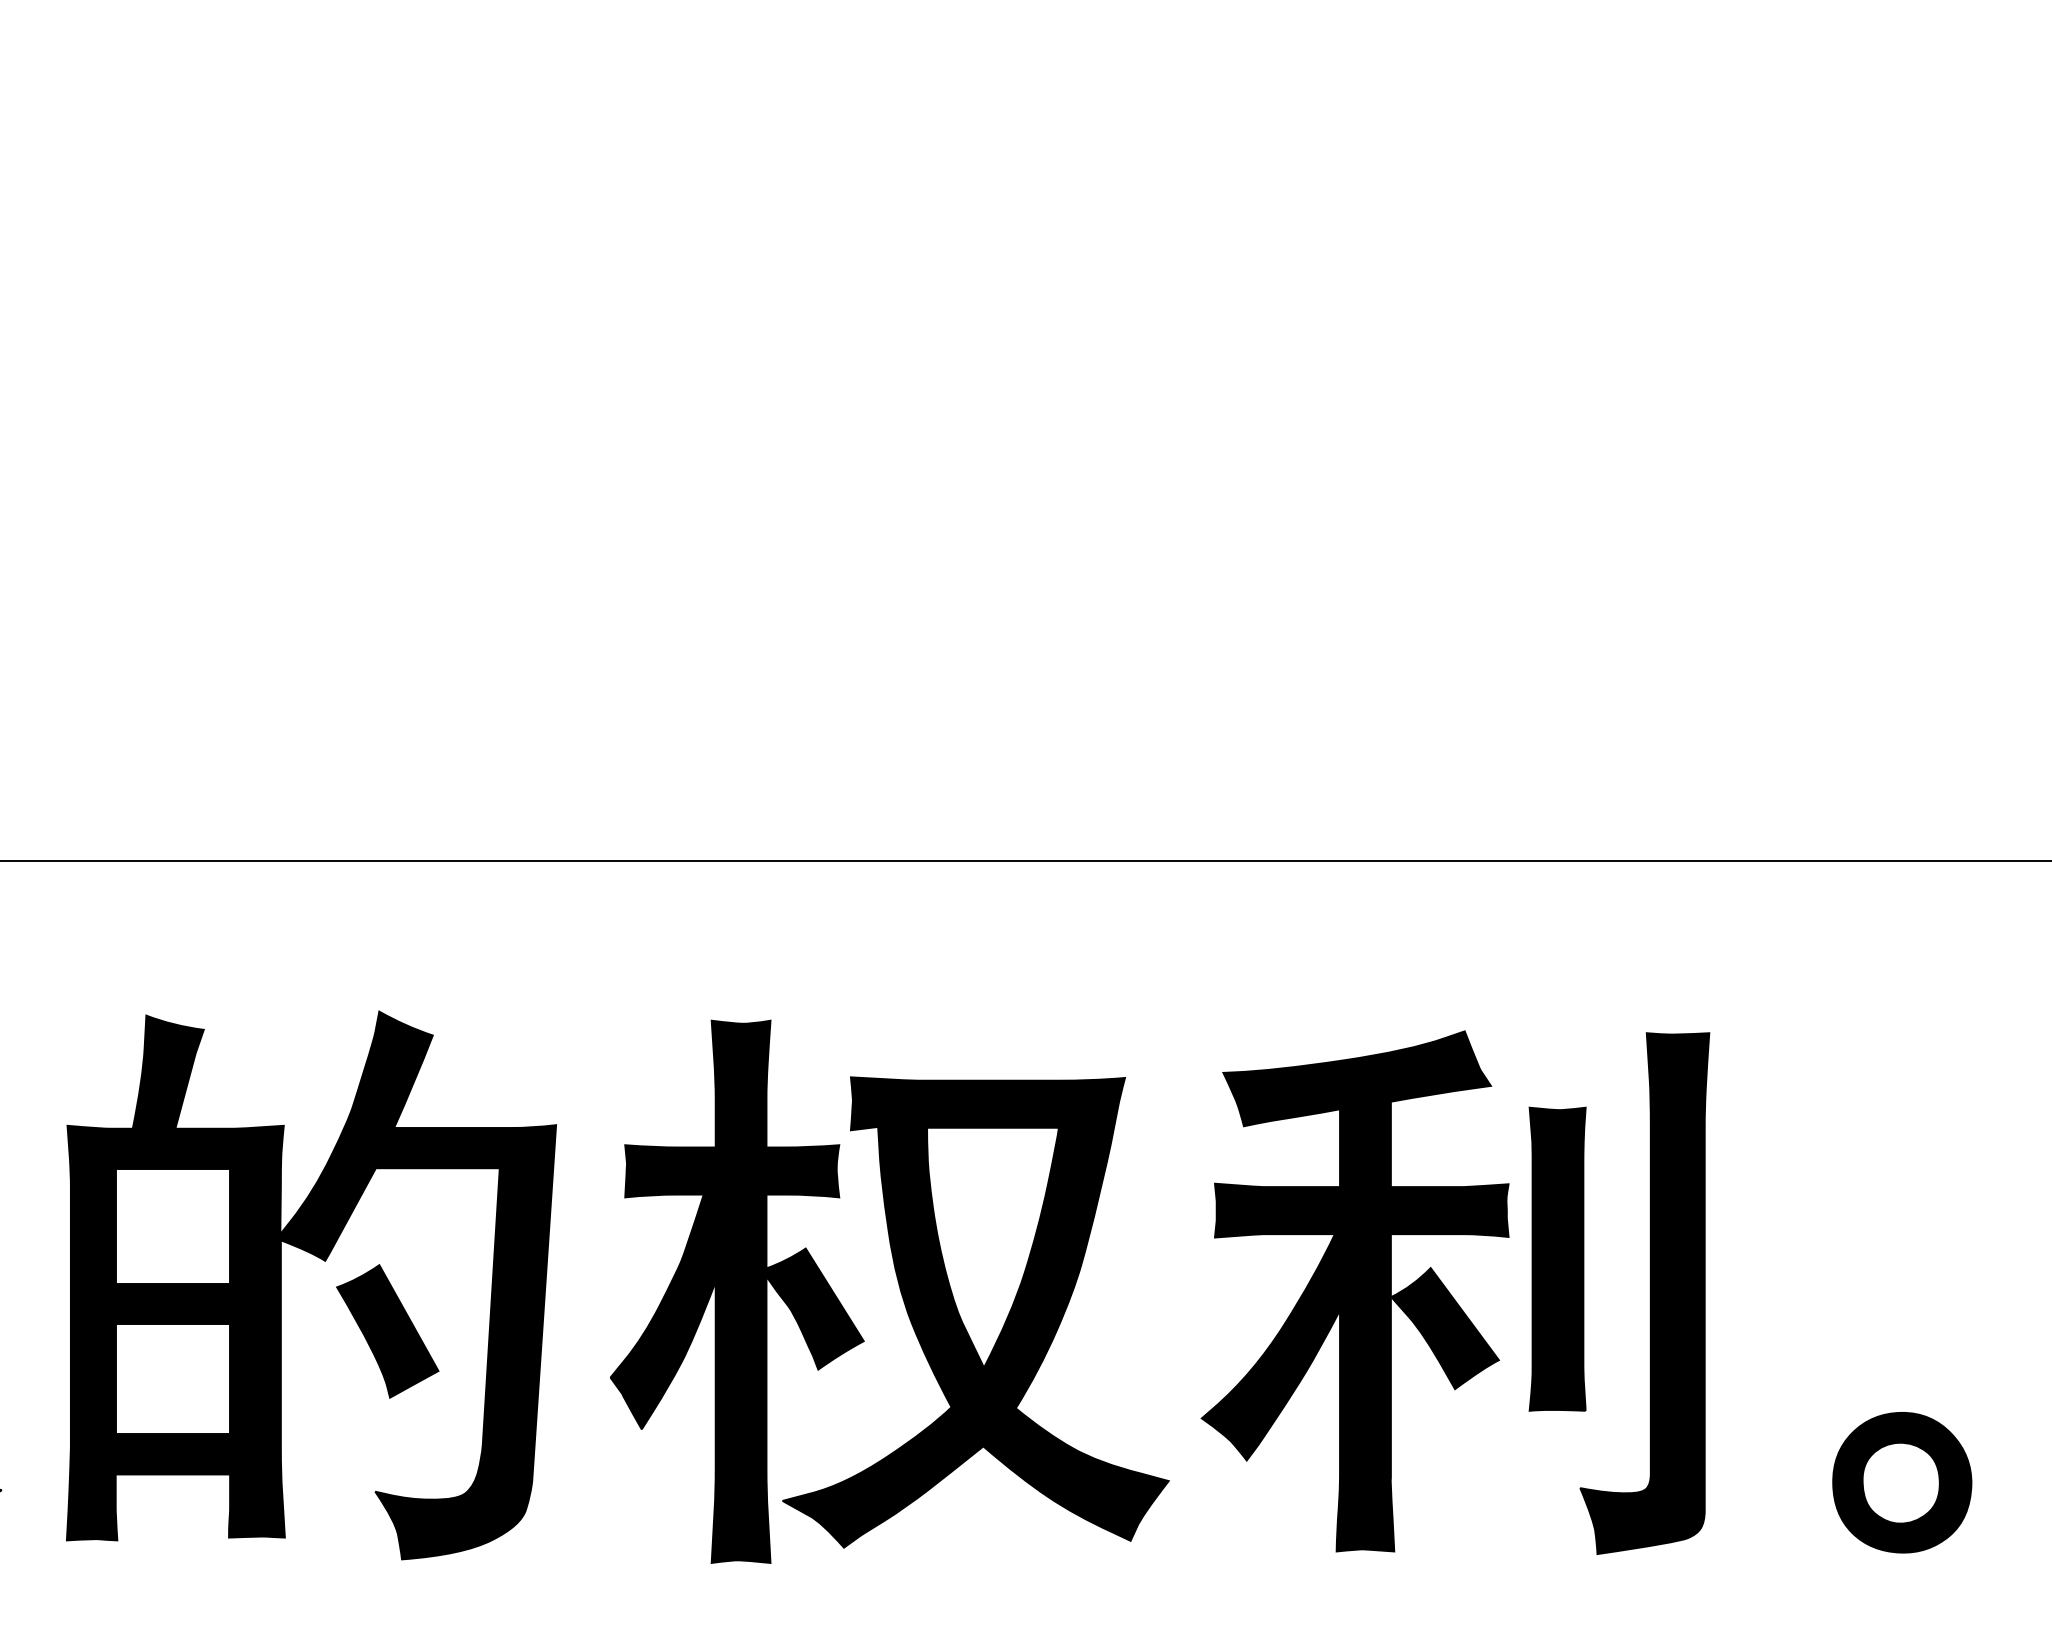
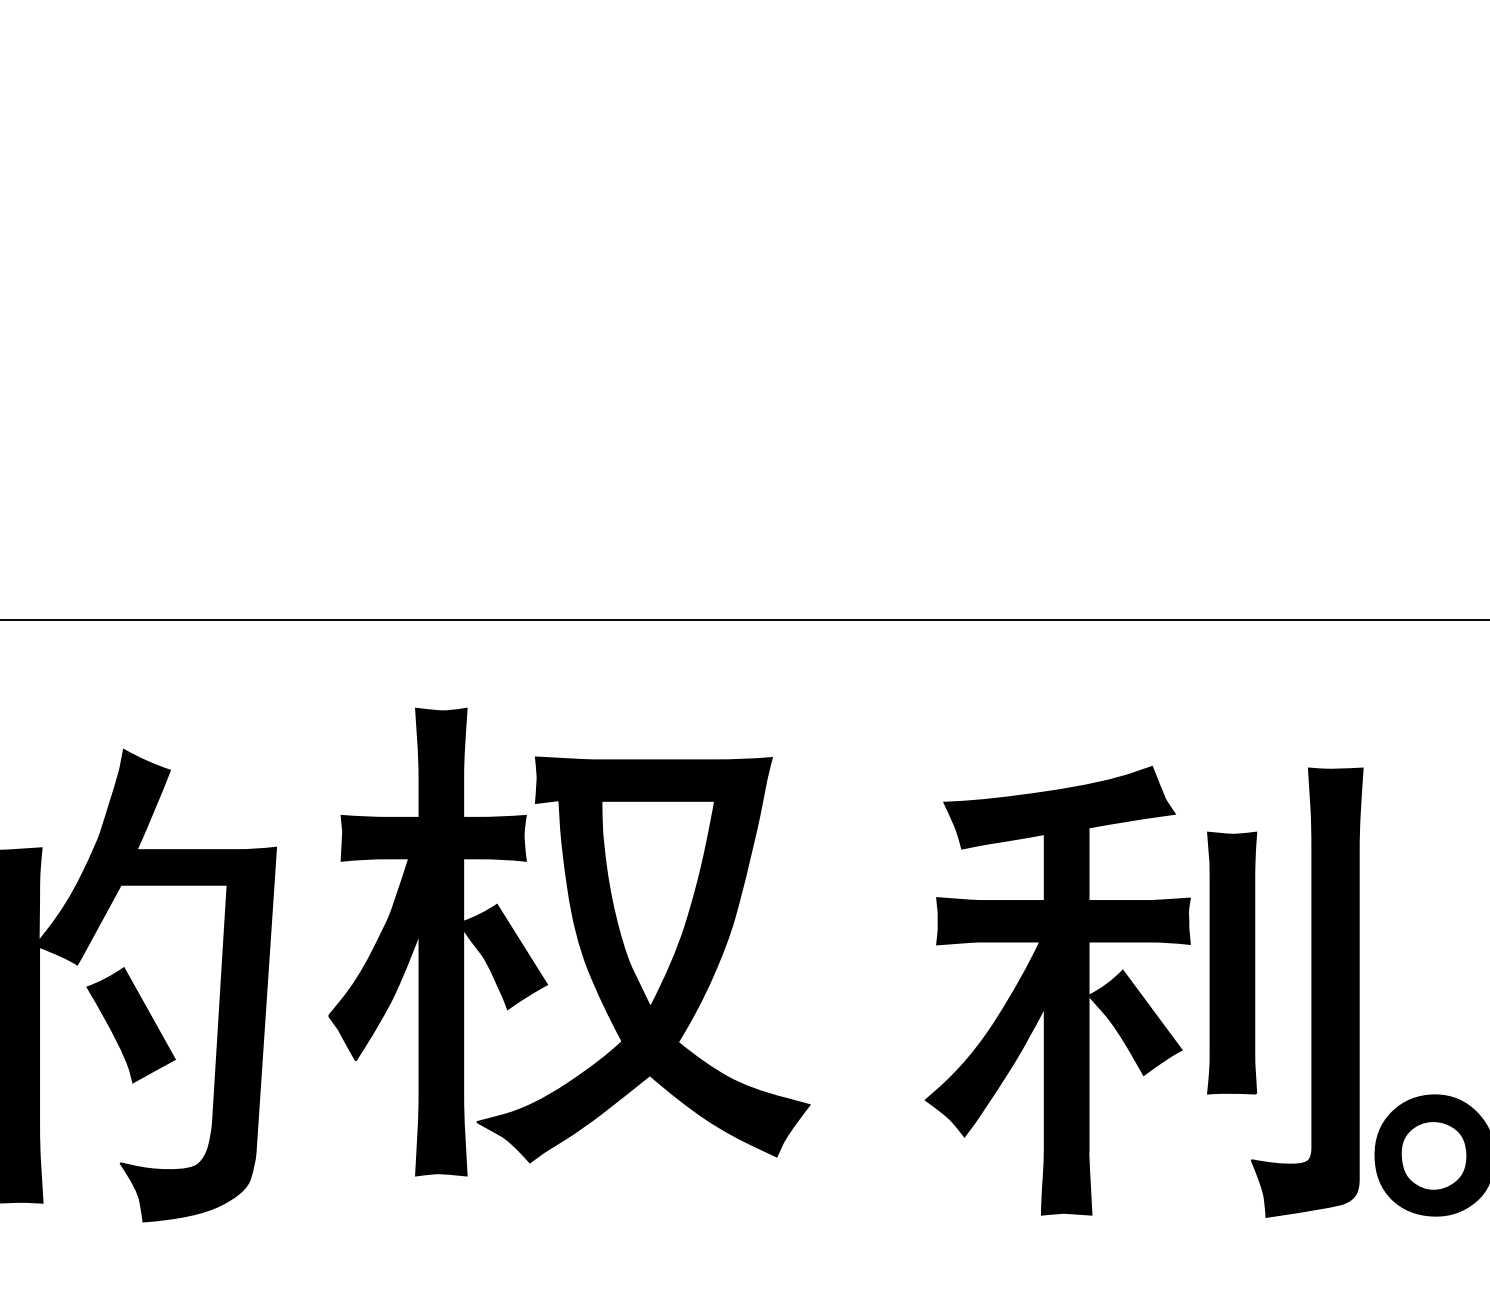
part: (899, 1289) -> (577, 940), moved
part: (1455, 1292) -> (1144, 991), moved

